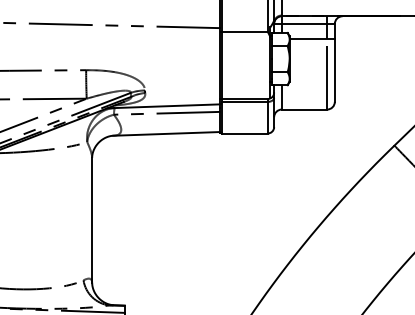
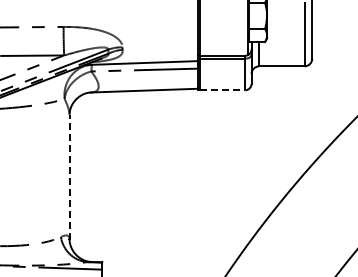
line: (245, 133) -> (222, 90), solid -> dashed
line: (92, 220) -> (69, 177), solid -> dashed

